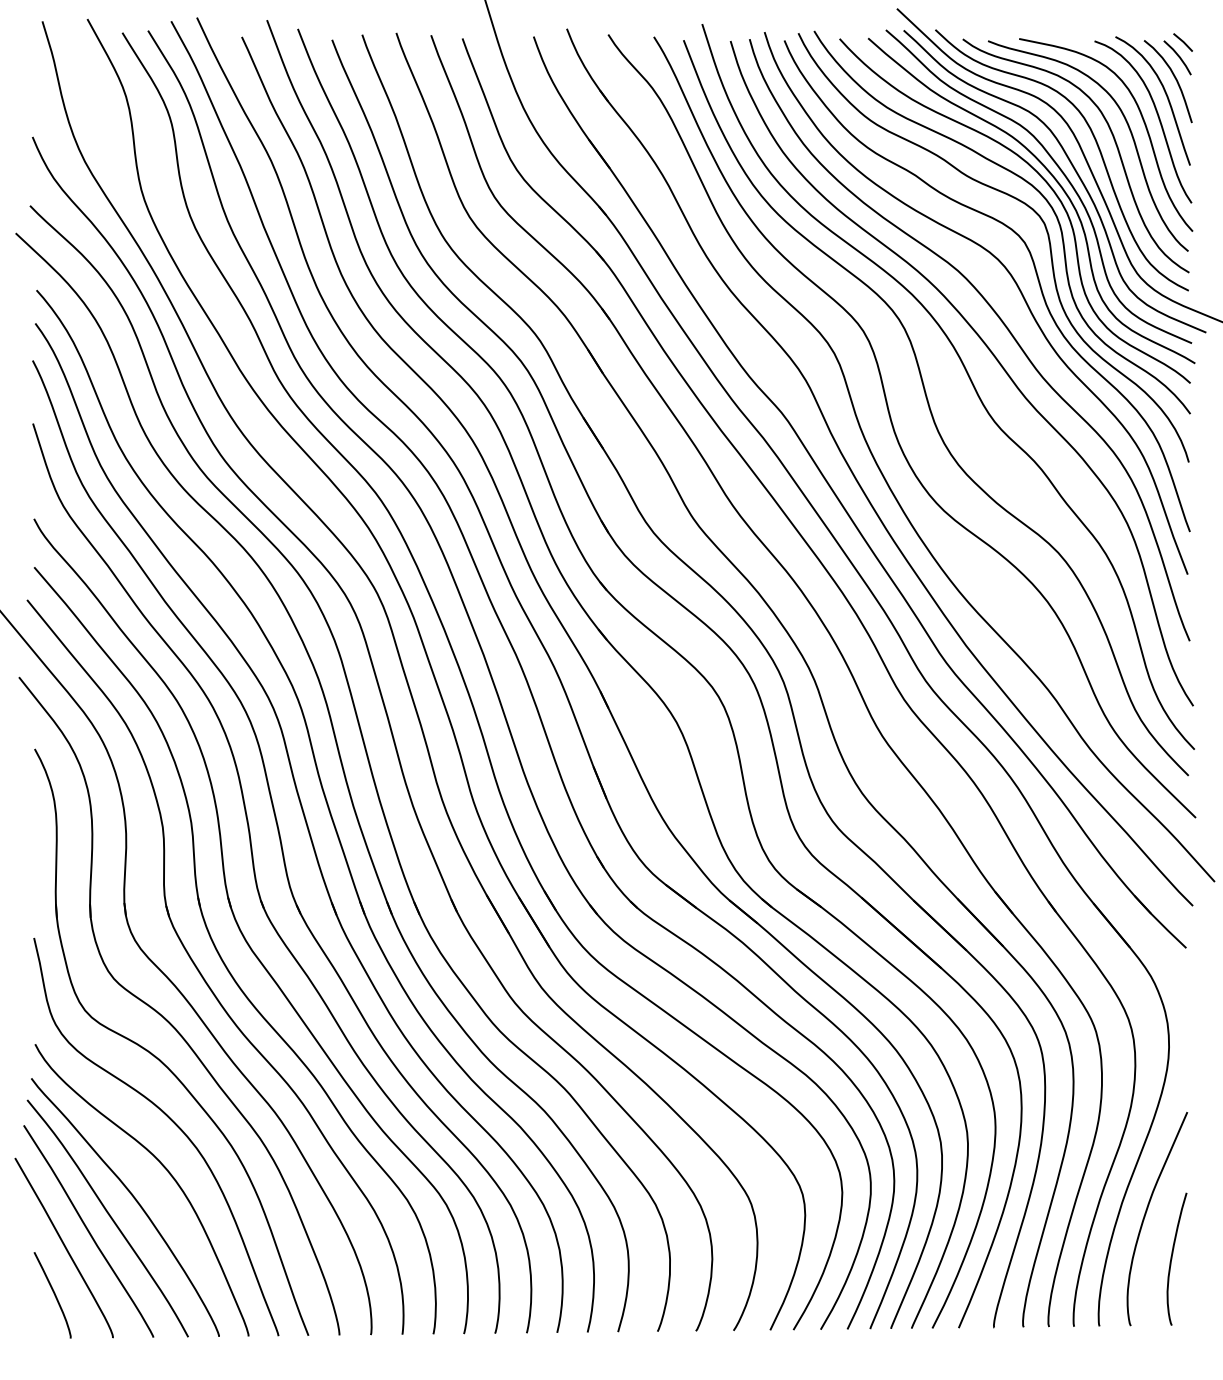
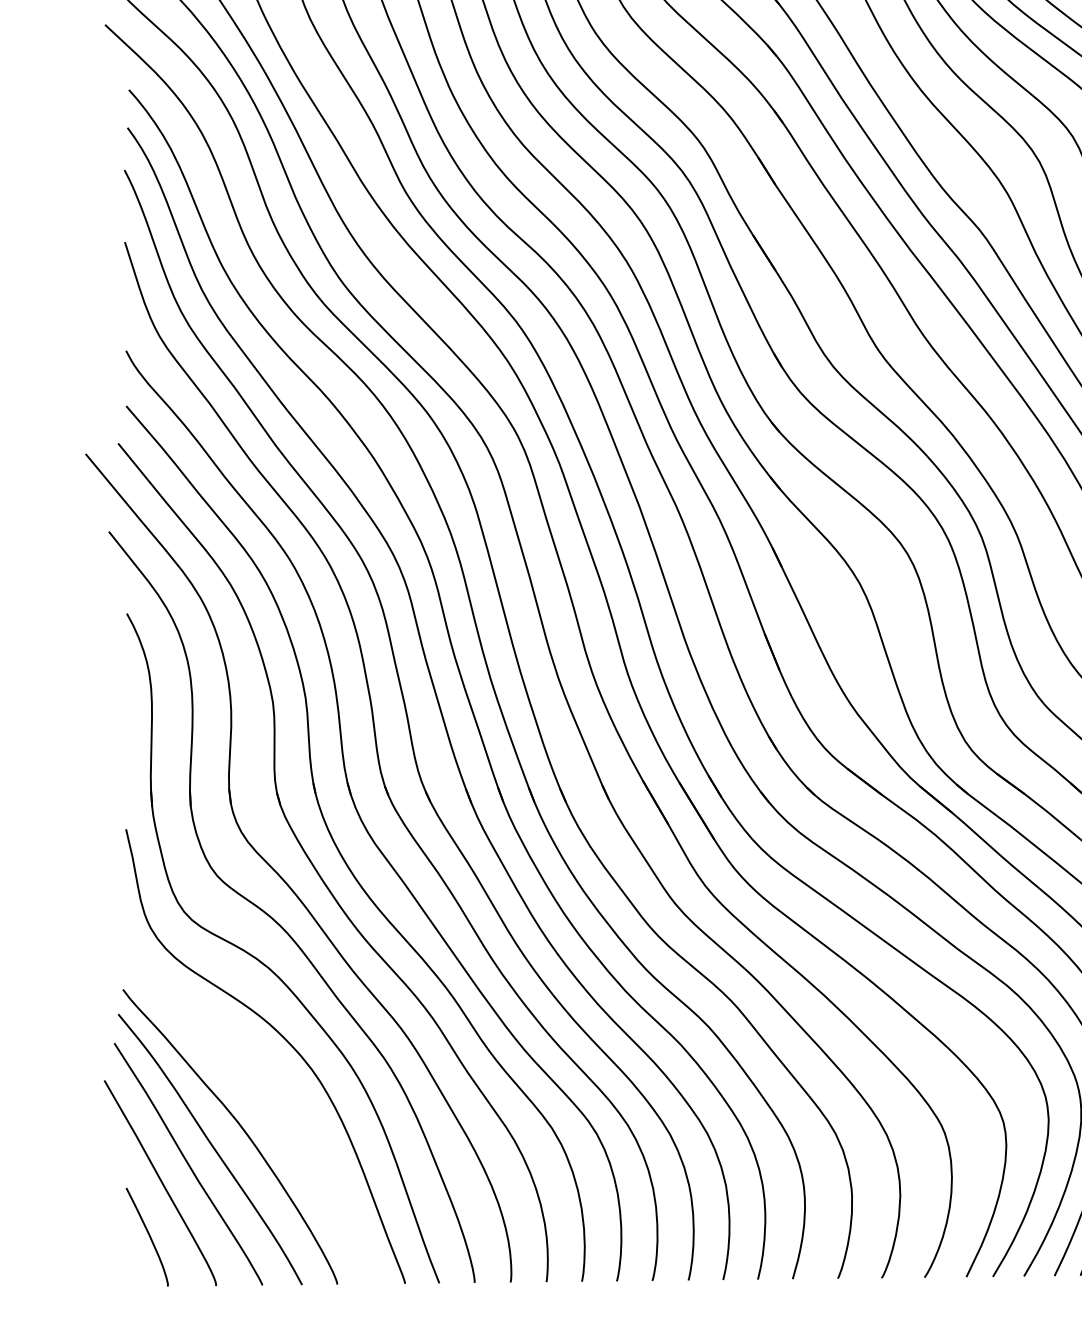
curve: (163, 1167) -> (273, 1091), removed

